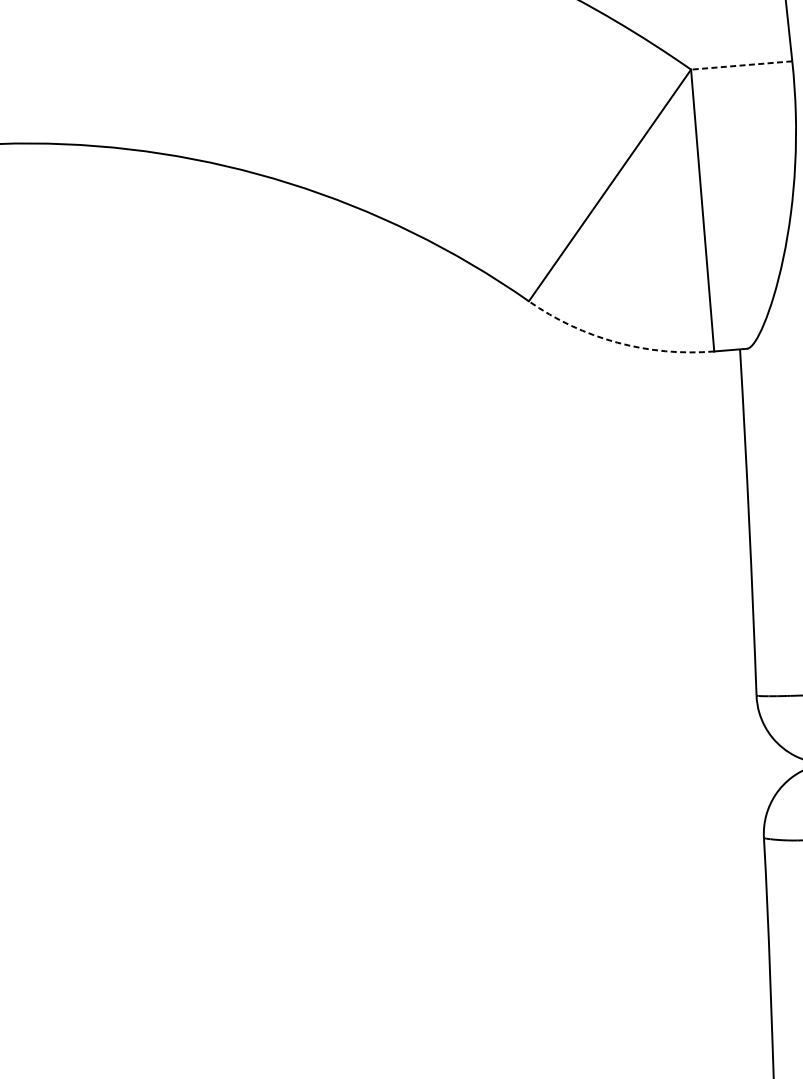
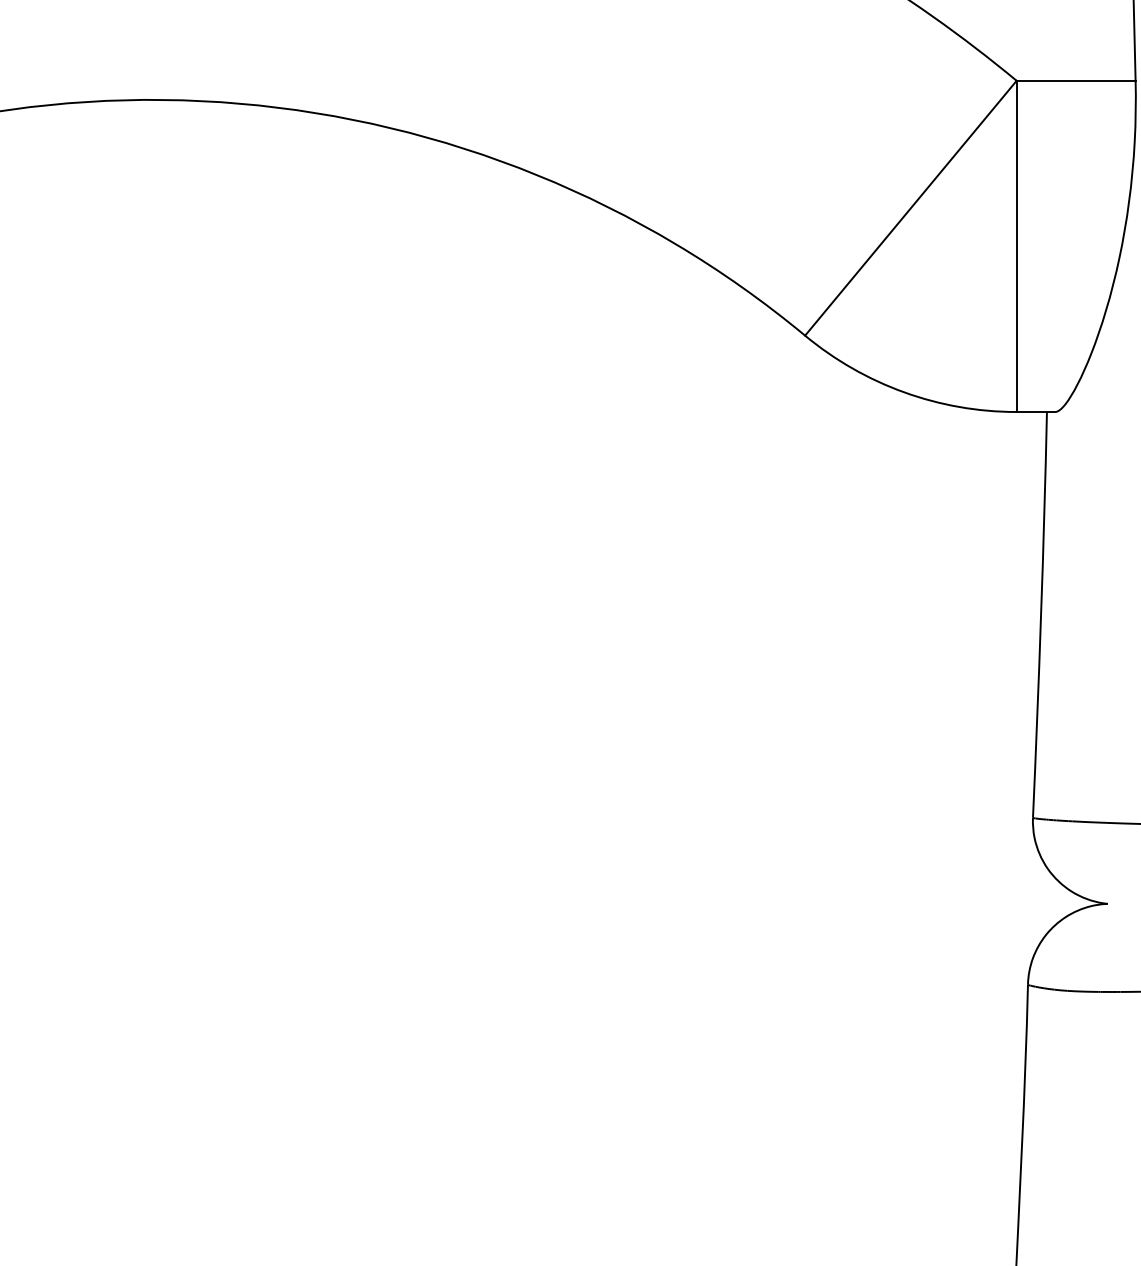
line: (741, 65) -> (1075, 80), dashed -> solid
arc: (617, 342) -> (904, 392), dashed -> solid

